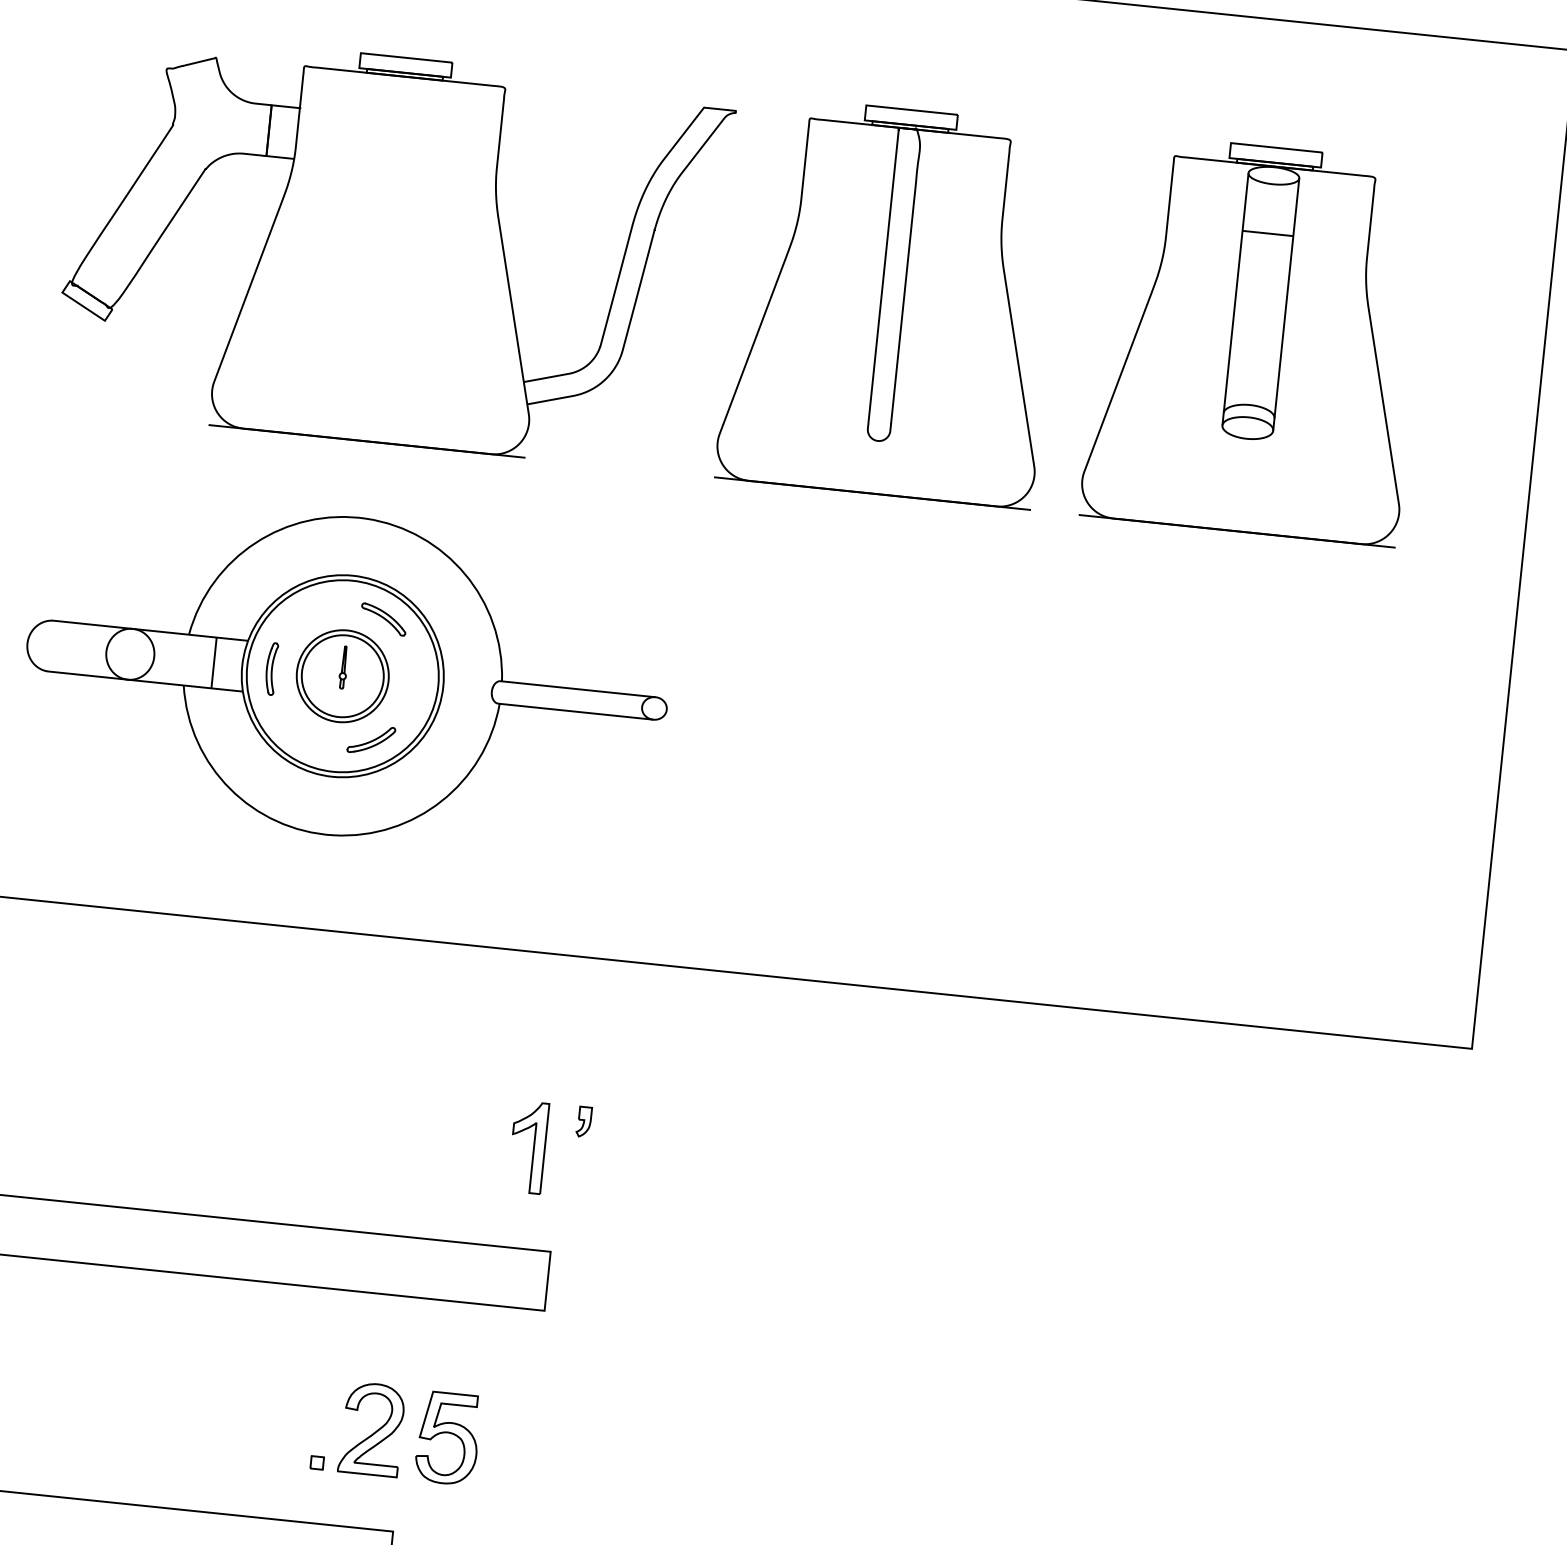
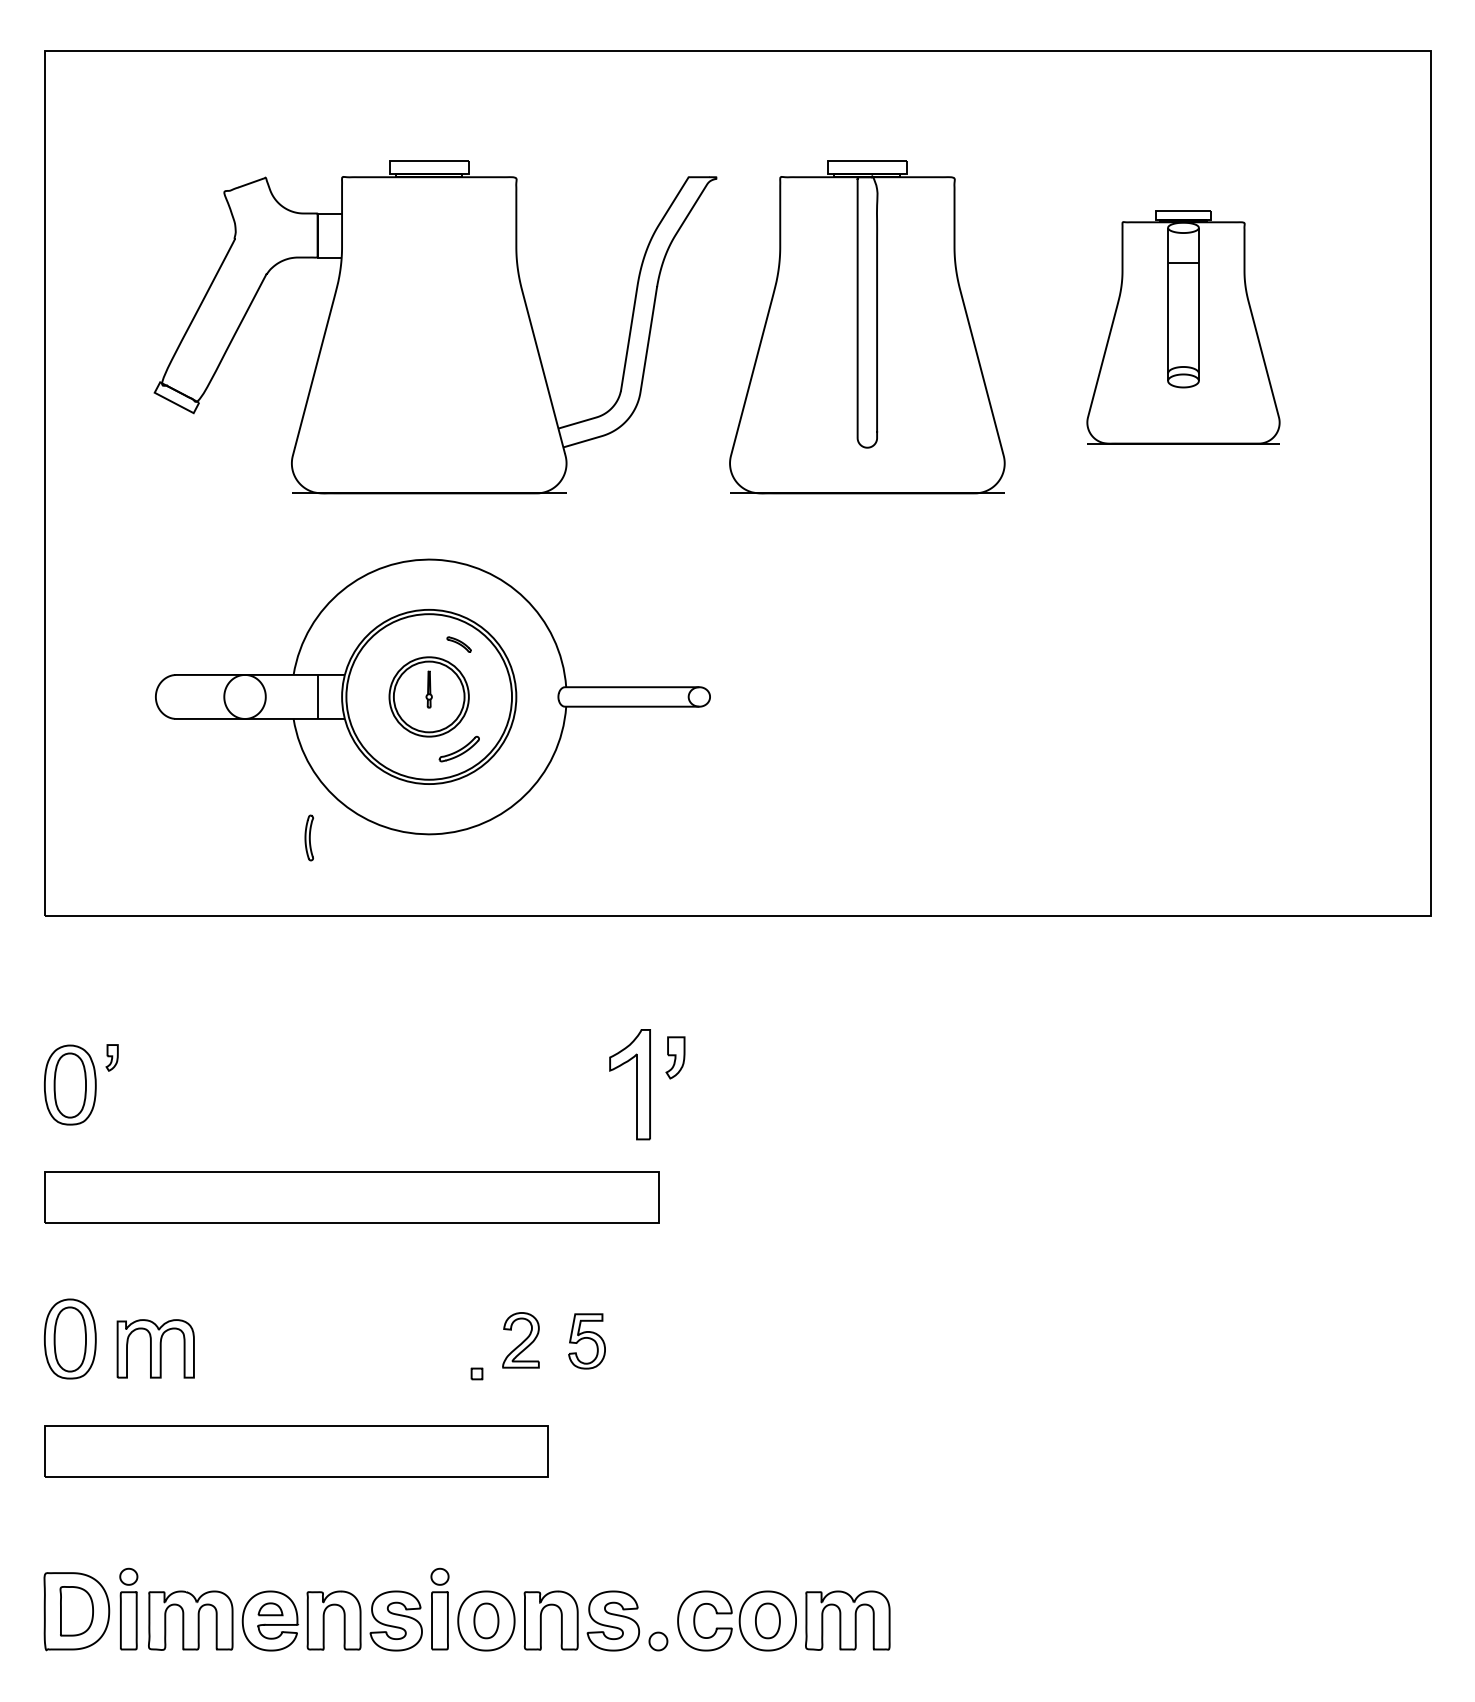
part: (1256, 339) -> (1183, 327), size x0.7
part: (382, 619) -> (458, 644), size x0.6
part: (271, 668) -> (309, 837), moved
part: (583, 1121) -> (675, 1057), size x1.6
part: (527, 1147) -> (629, 1084), size x1.4
part: (371, 1429) -> (520, 1340), size x0.7
part: (447, 1438) -> (586, 1341), size x0.7

